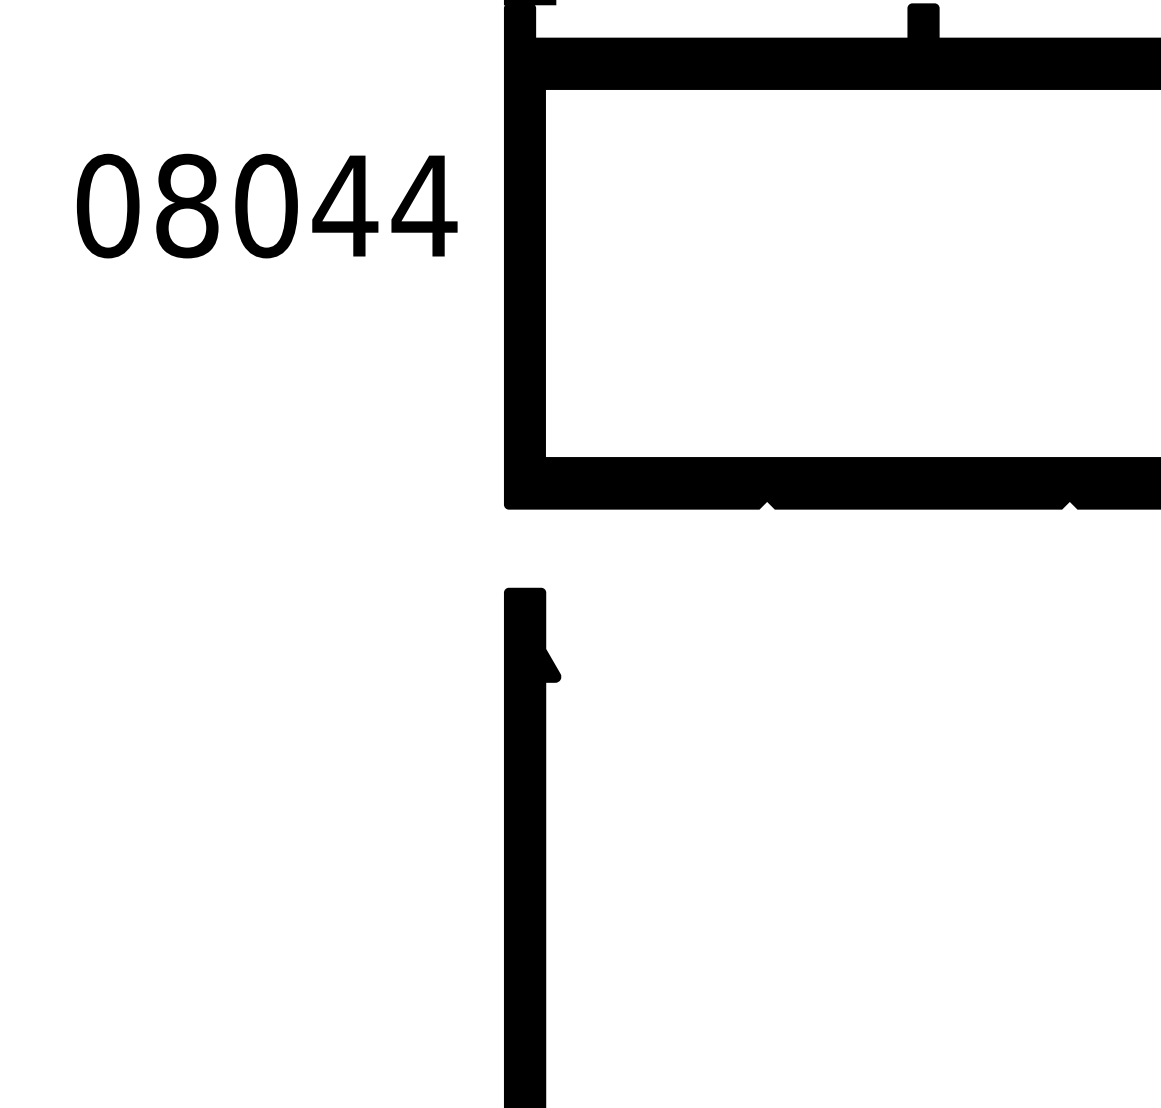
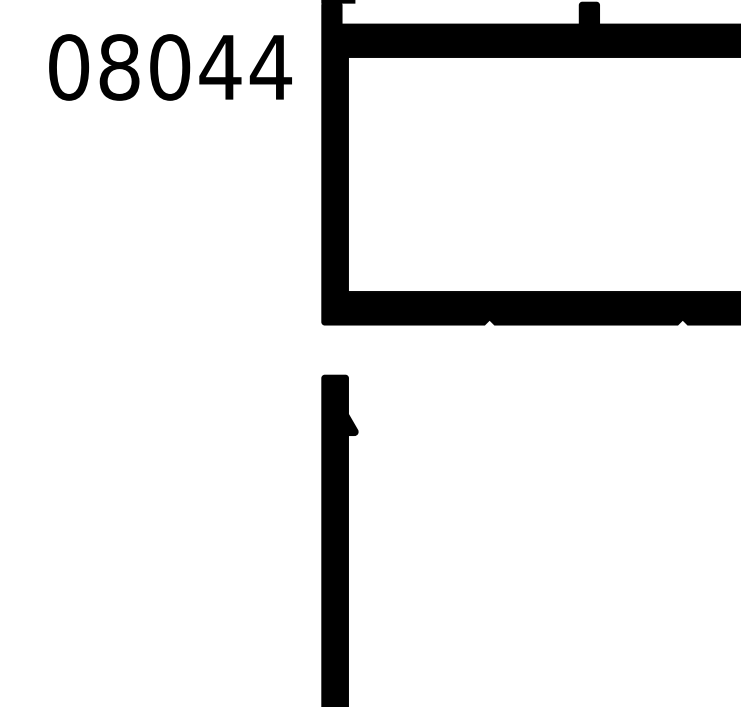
text: (267, 206) -> (170, 67), moved

